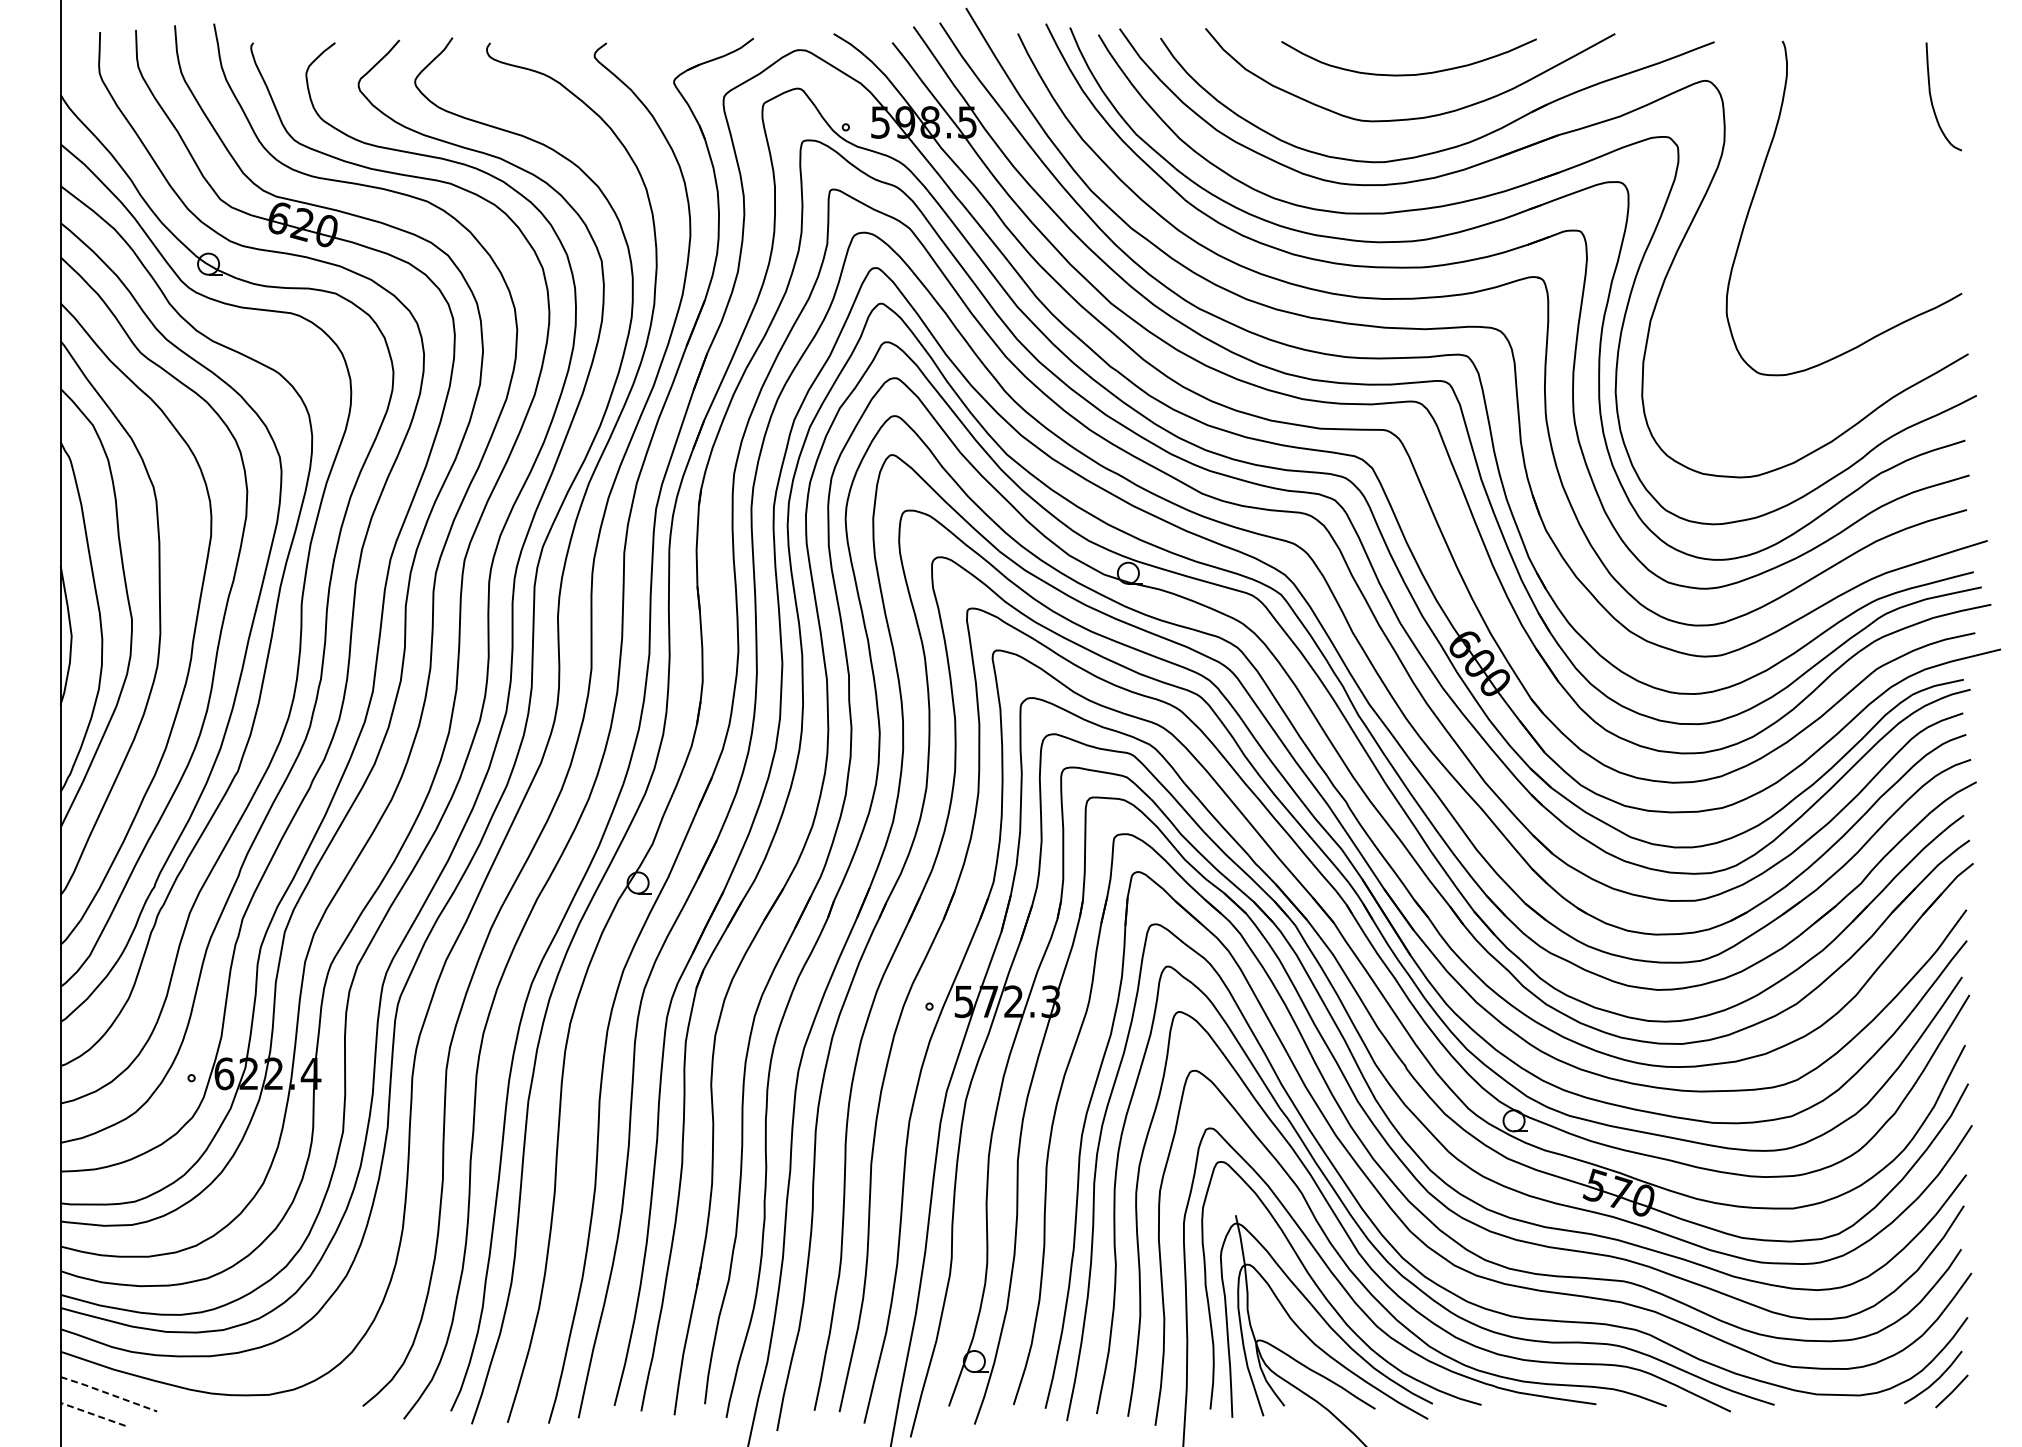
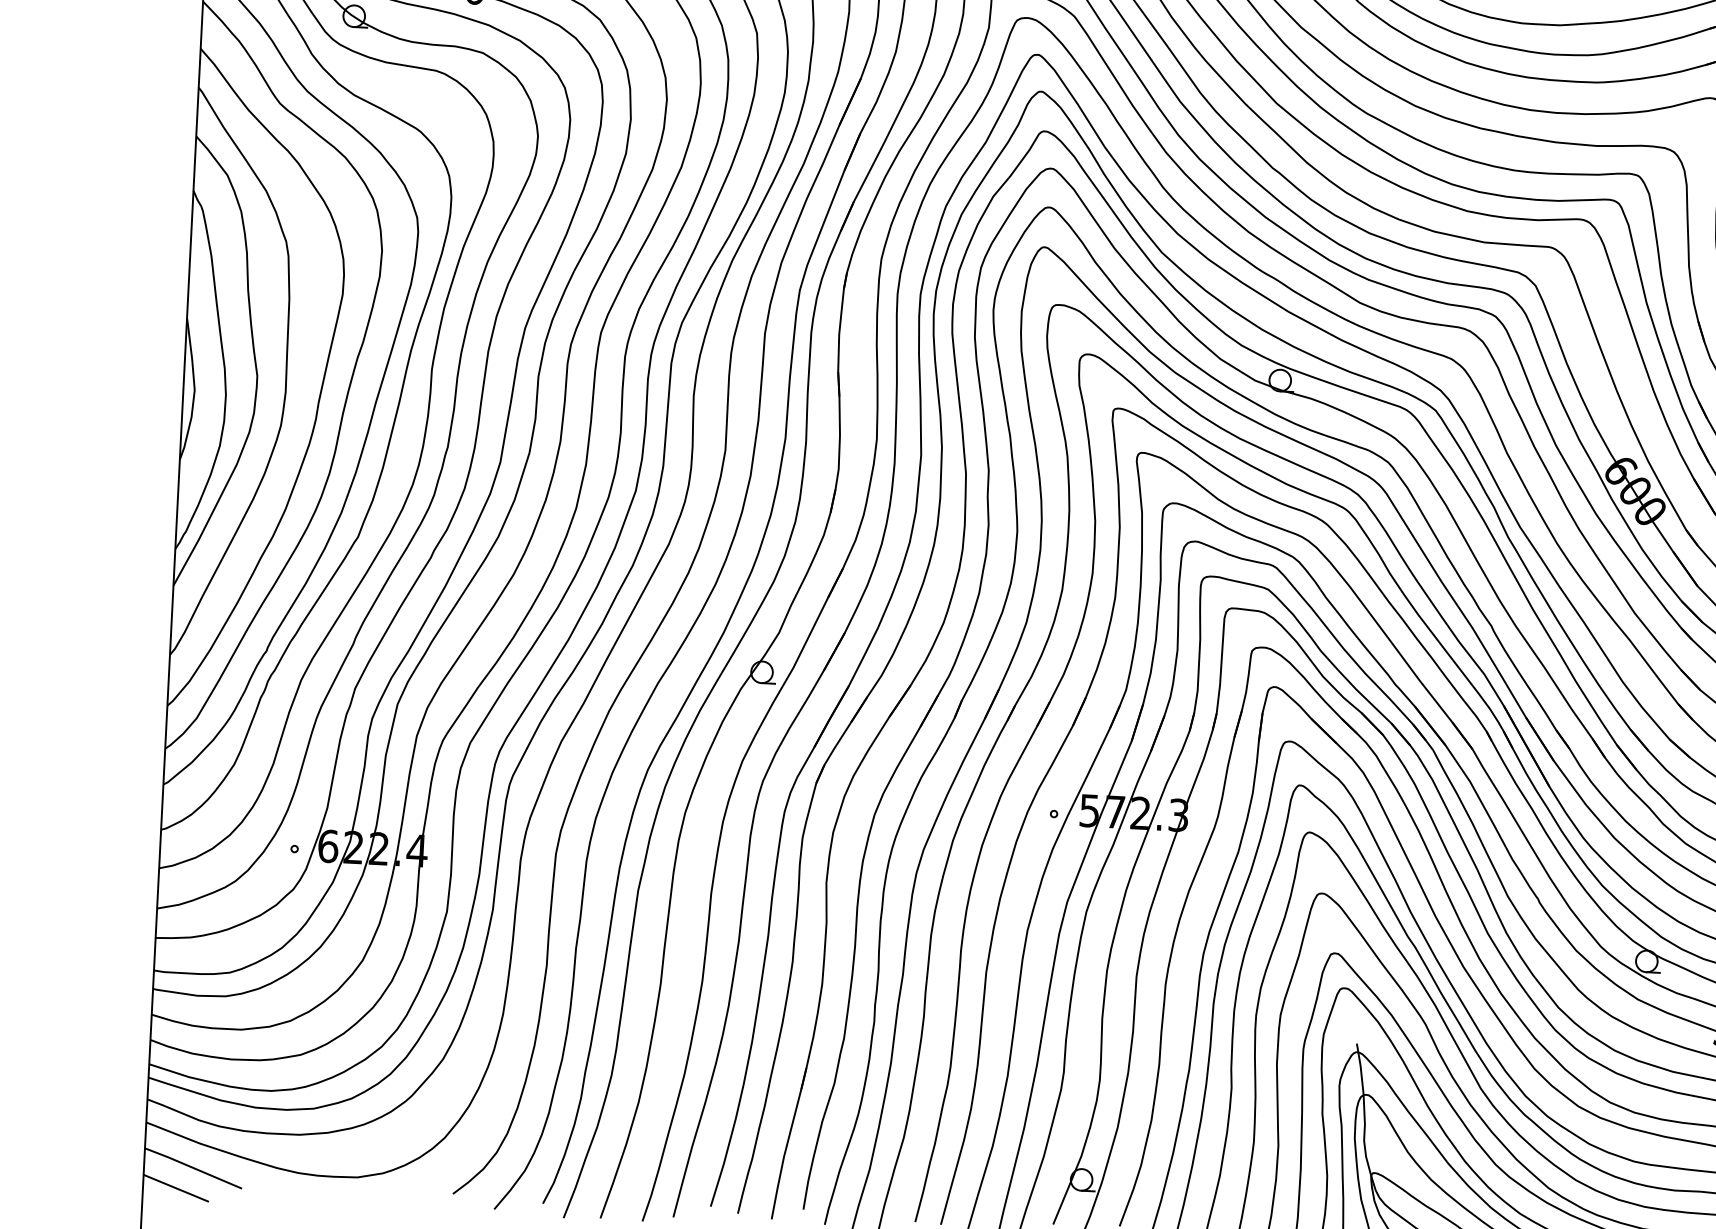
line: (108, 1393) -> (193, 1167), dashed -> solid
line: (91, 1414) -> (174, 1188), dashed -> solid

